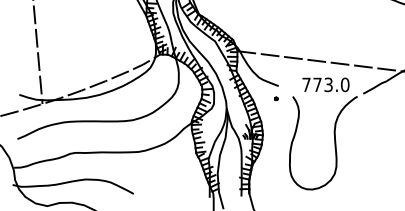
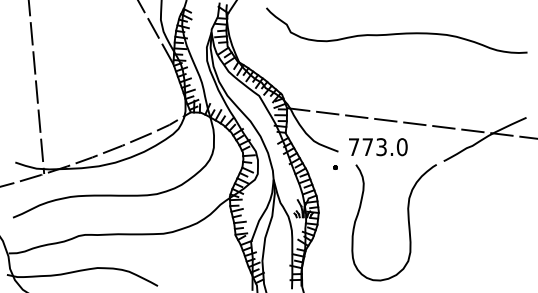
text: (326, 85) -> (378, 147), moved

